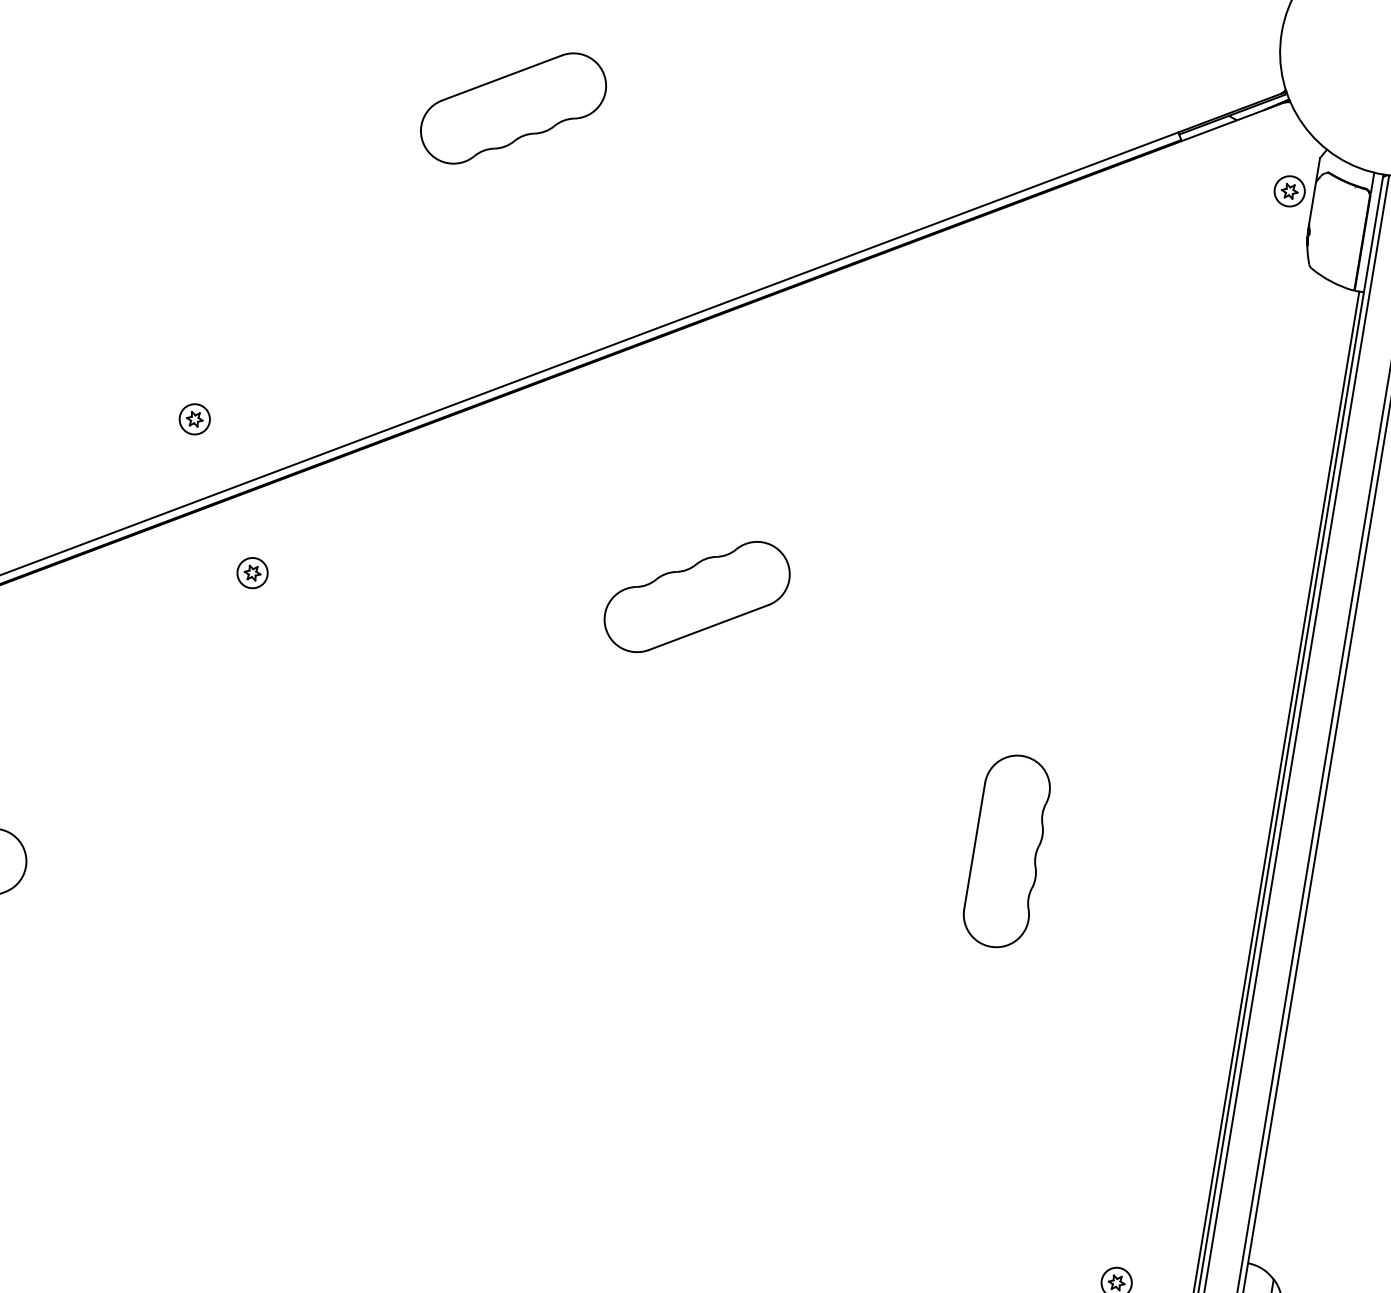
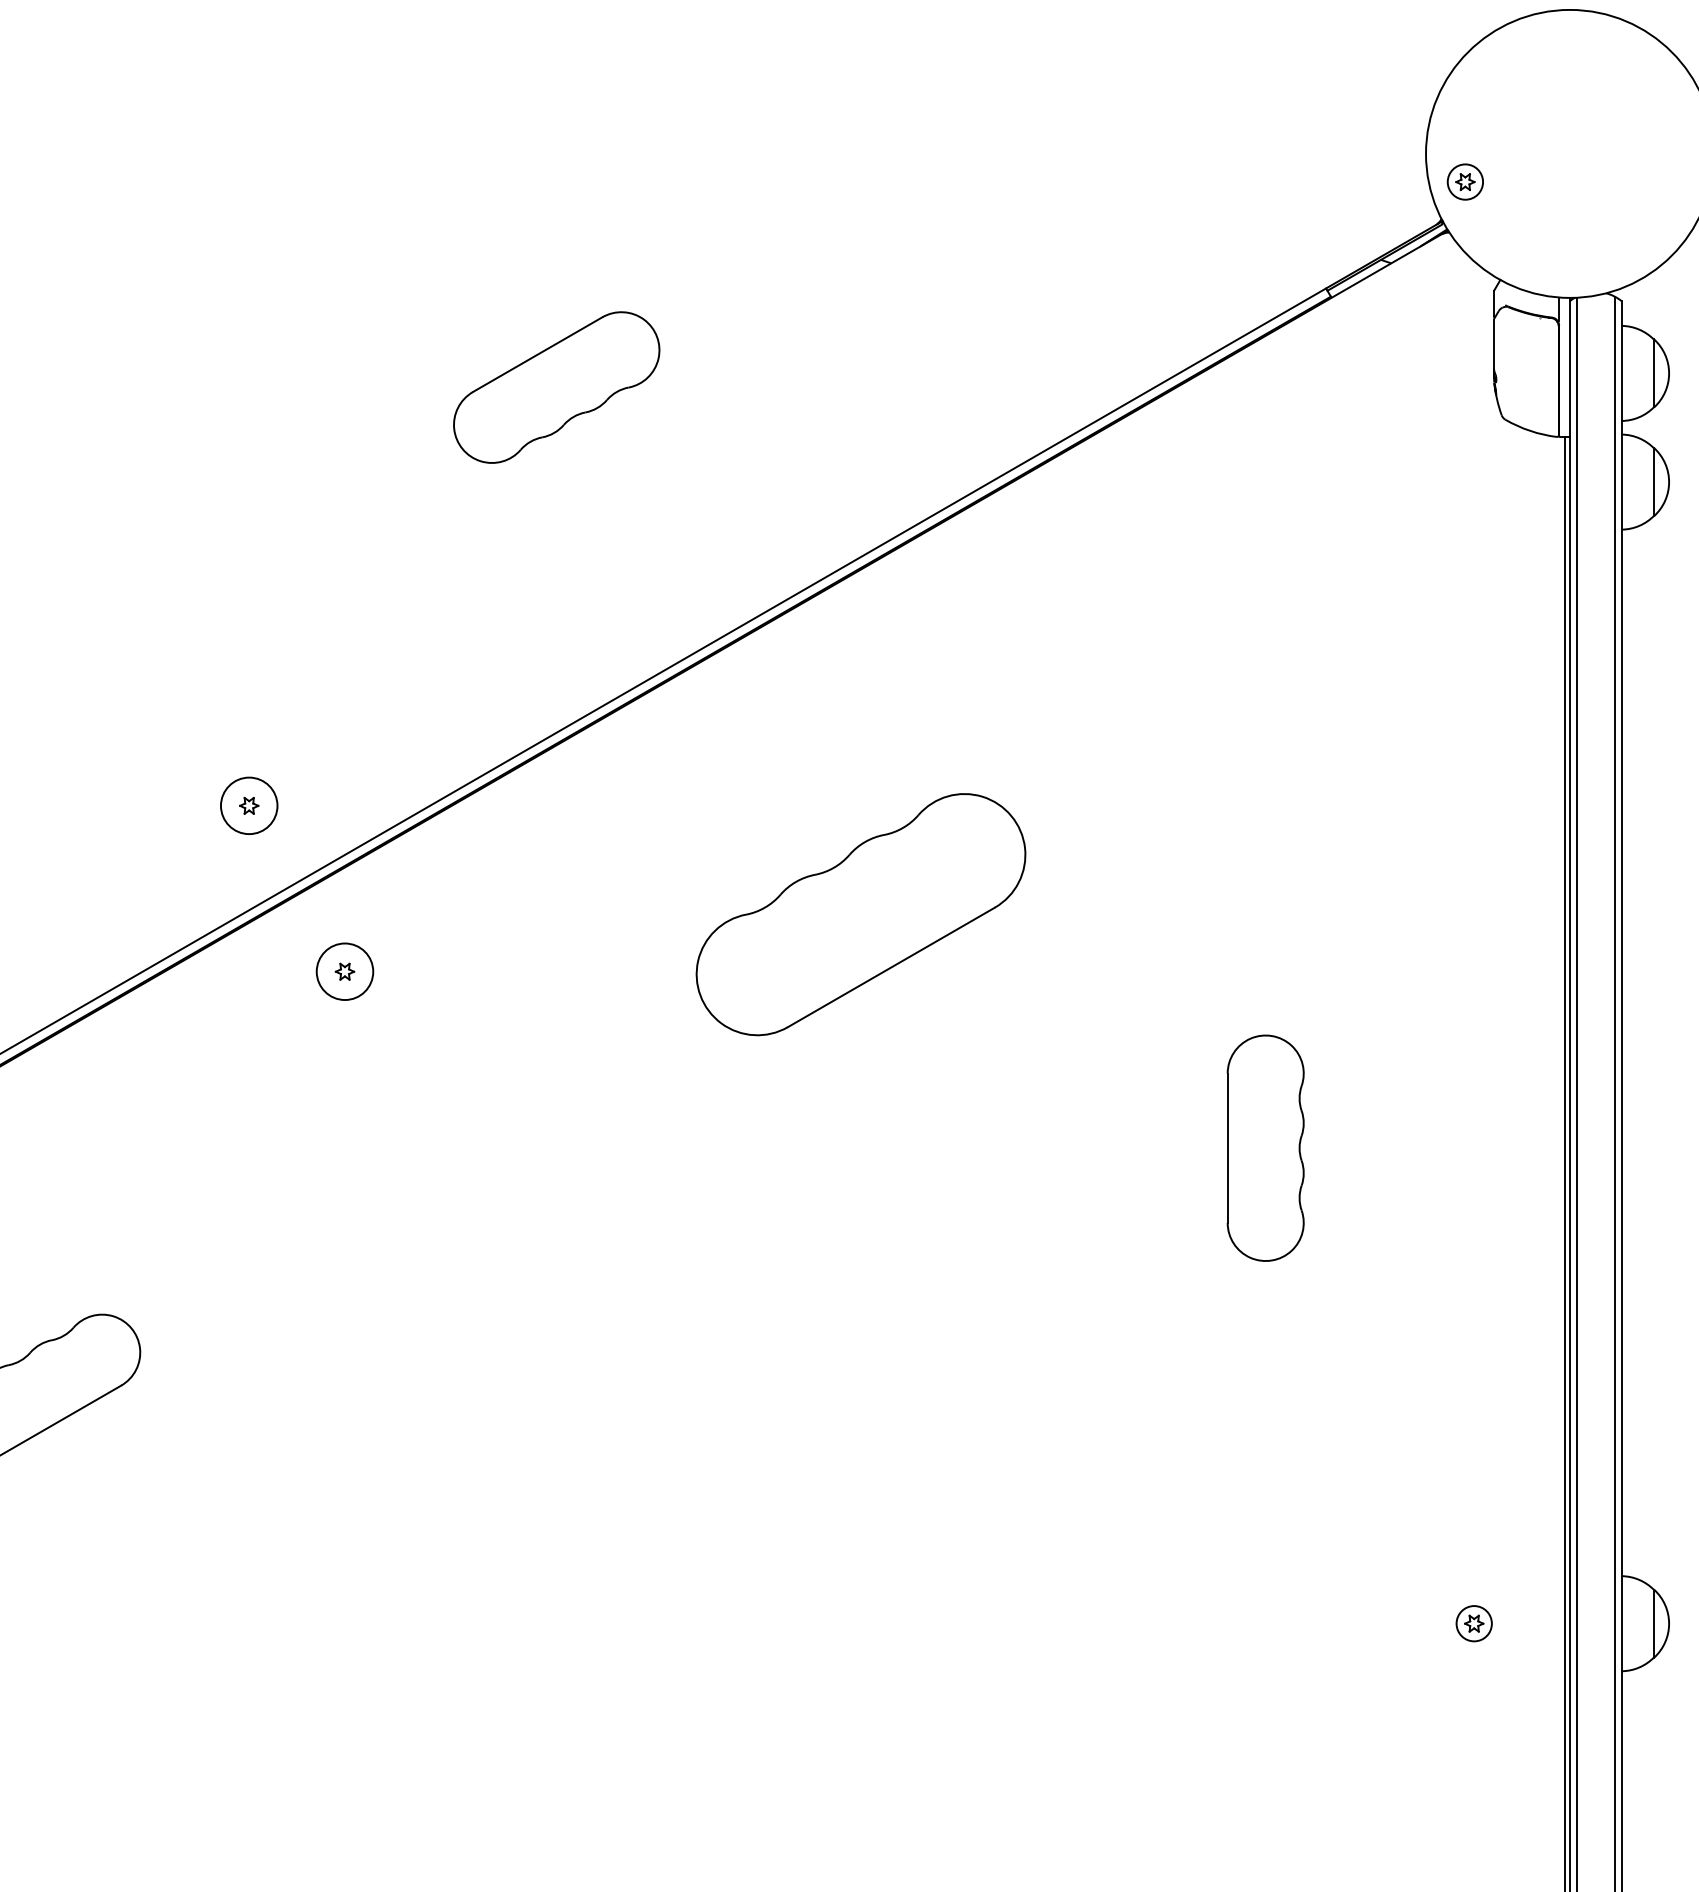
part: (1289, 190) -> (1464, 181), moved
circle: (194, 418) -> (248, 805), size x1.6
circle: (252, 572) -> (344, 971), size x1.6
part: (696, 596) -> (860, 914), size x1.6

